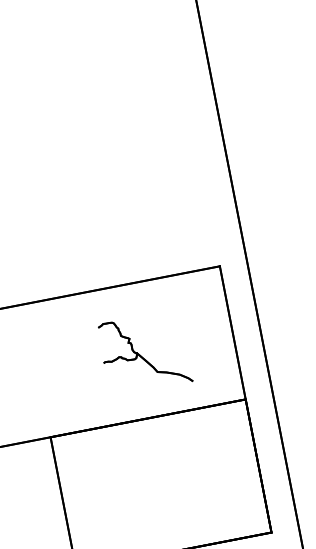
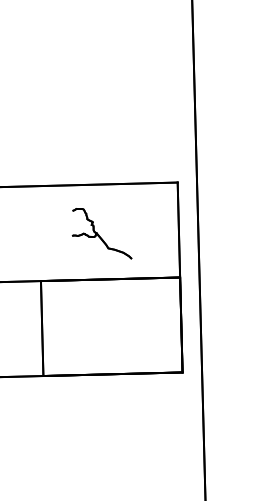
part: (144, 352) -> (101, 233), moved

